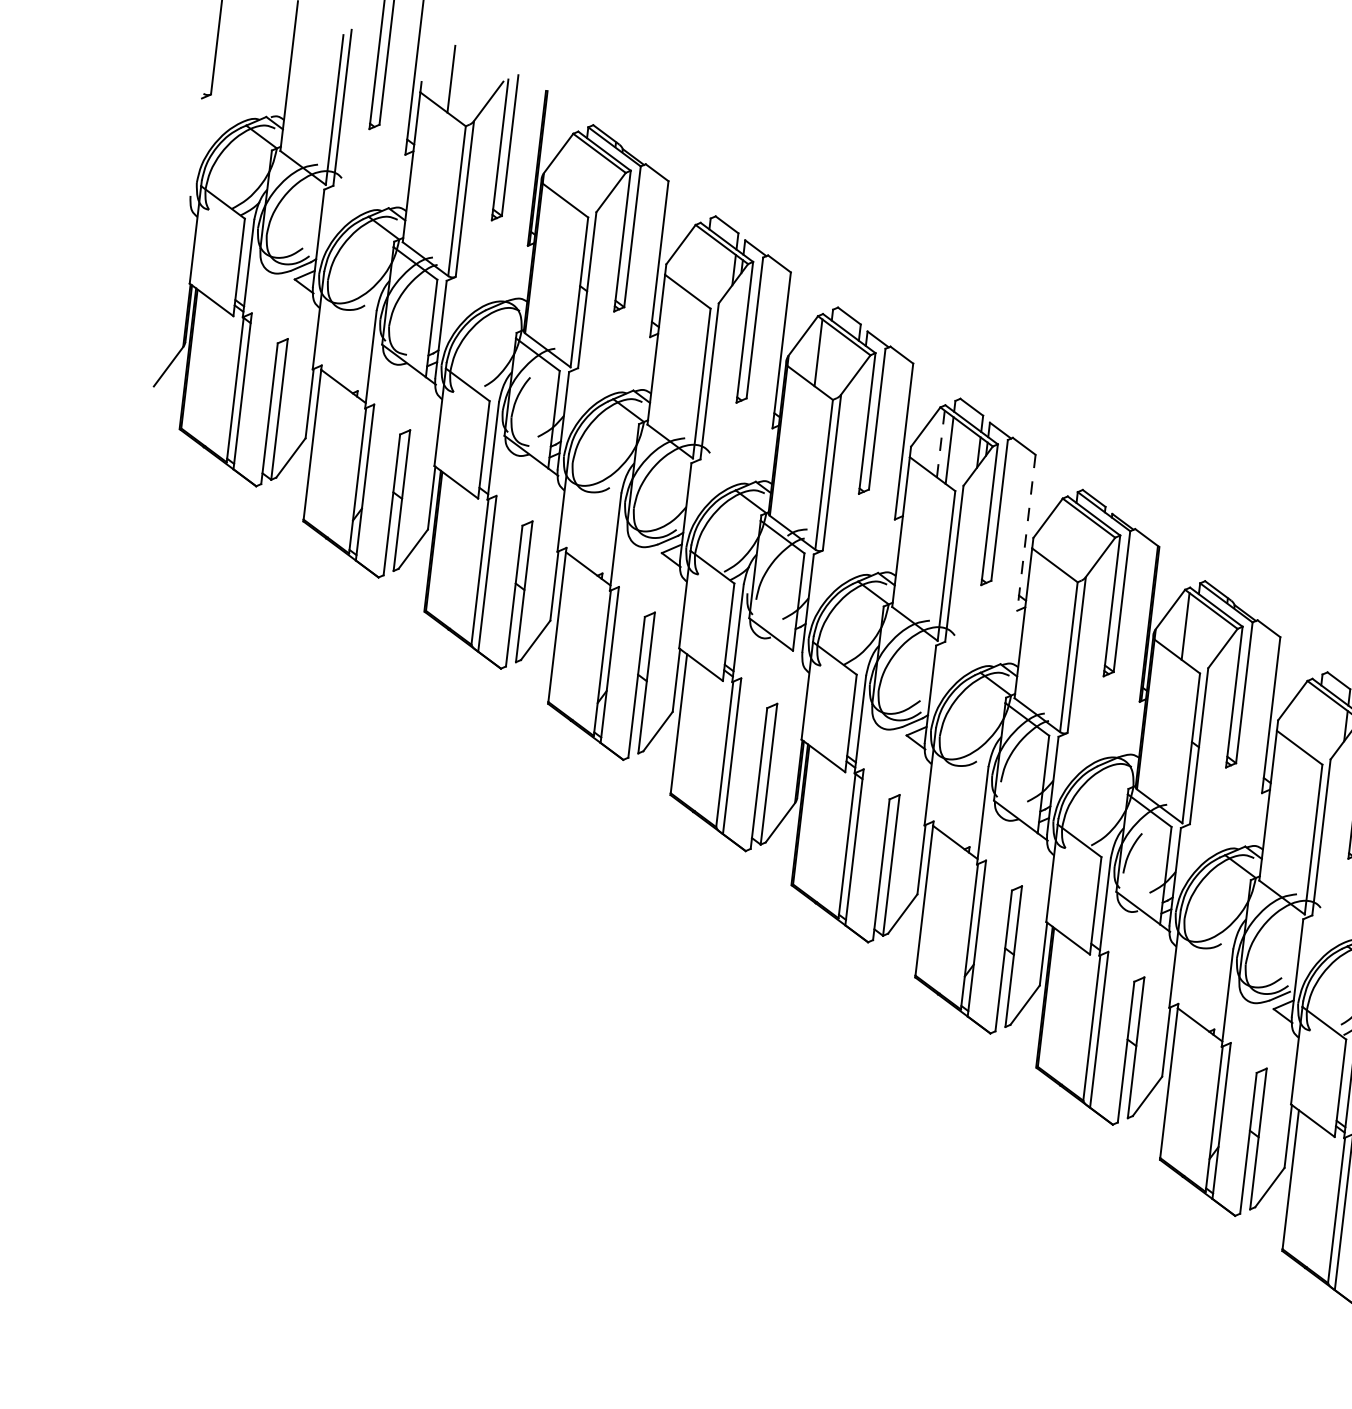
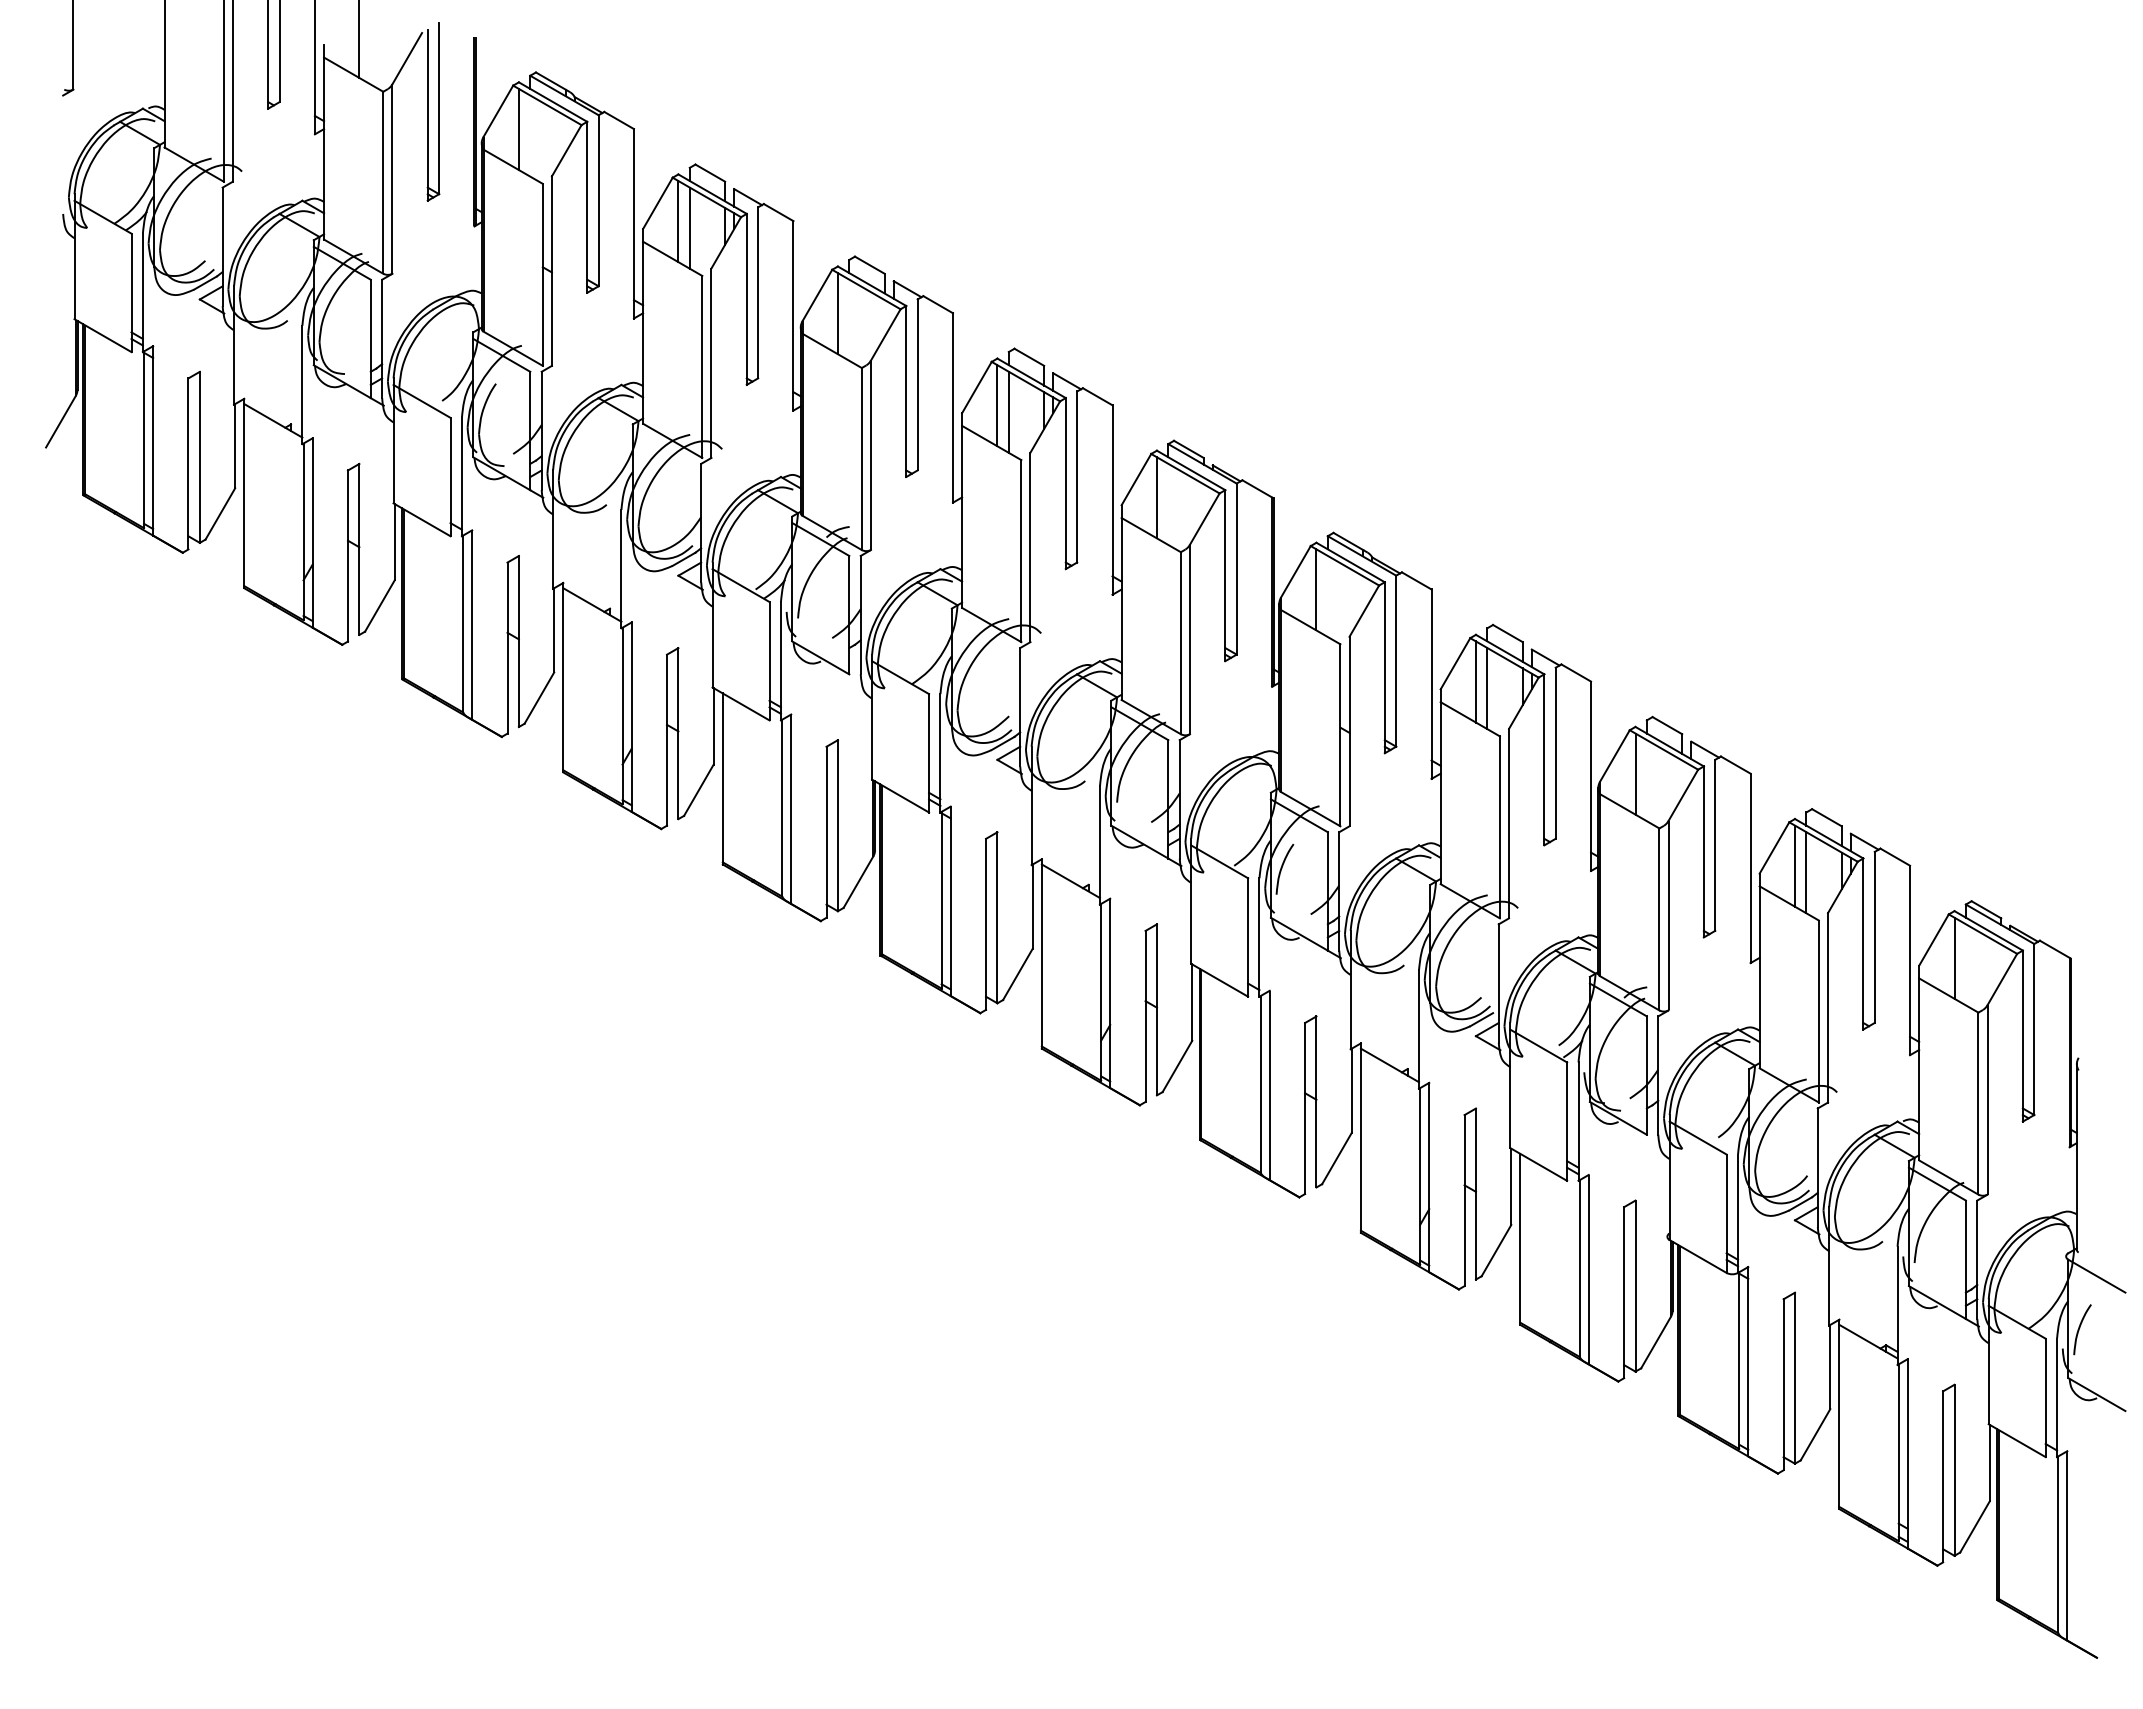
line: (573, 170) -> (518, 129), added
line: (696, 261) -> (678, 221), added
line: (704, 267) -> (689, 227), added
line: (940, 443) -> (997, 405), dashed -> solid
line: (1026, 533) -> (1112, 500), dashed -> solid
line: (1062, 534) -> (1156, 497), added
line: (1307, 717) -> (1475, 681), added
line: (1316, 724) -> (1487, 688), added

